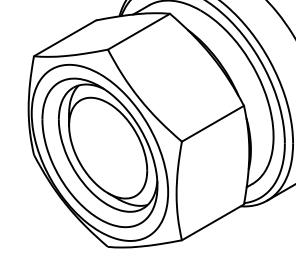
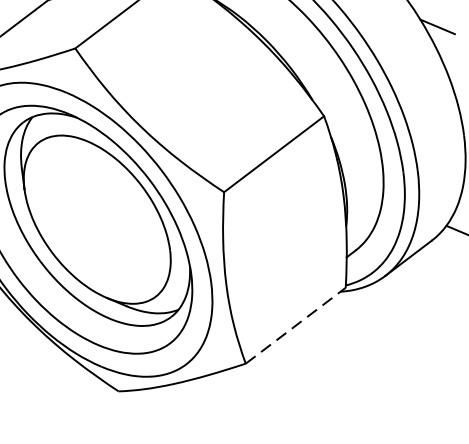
line: (212, 222) -> (294, 326), solid -> dashed

